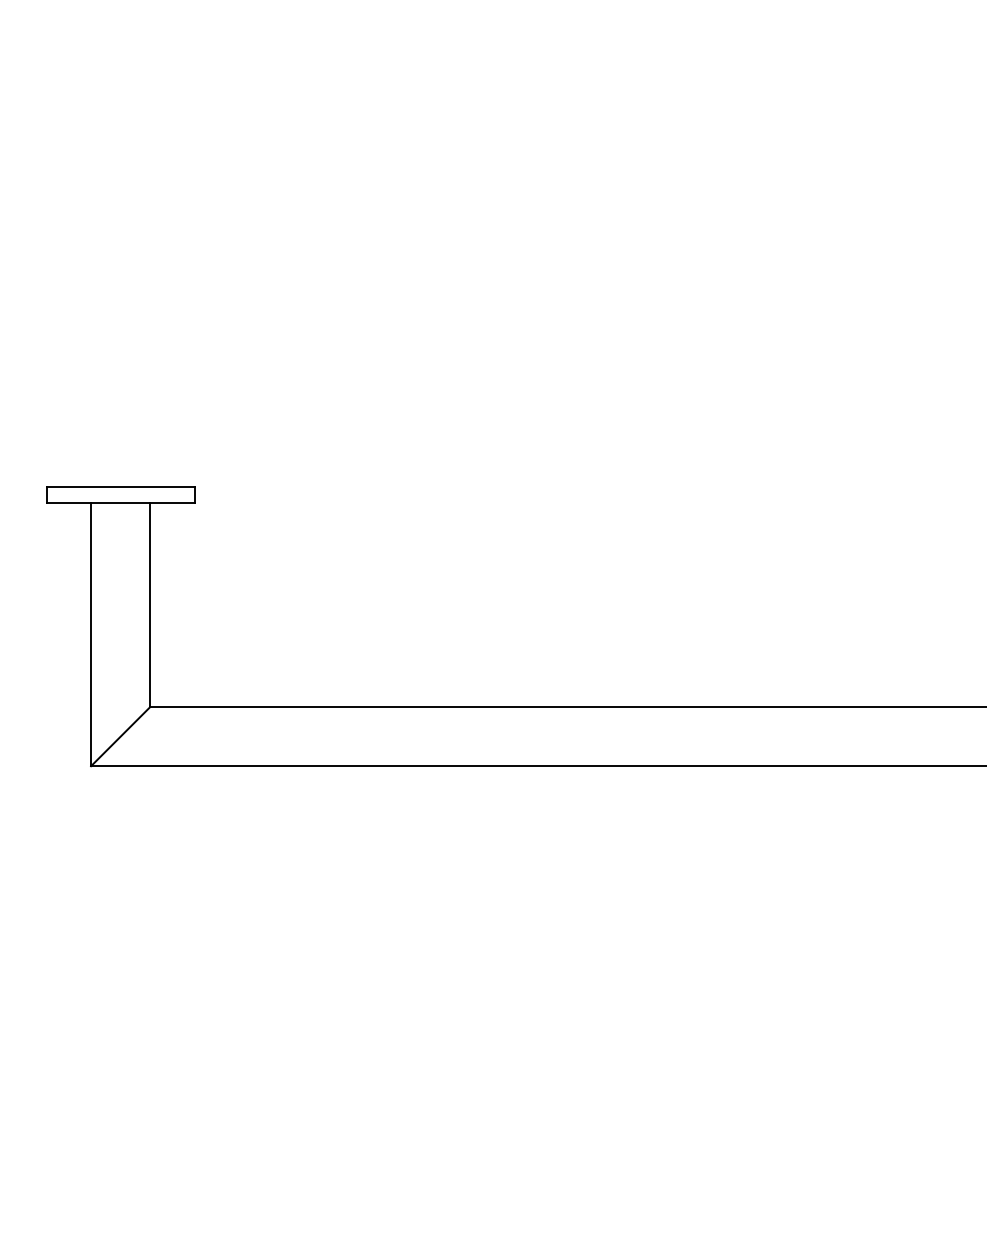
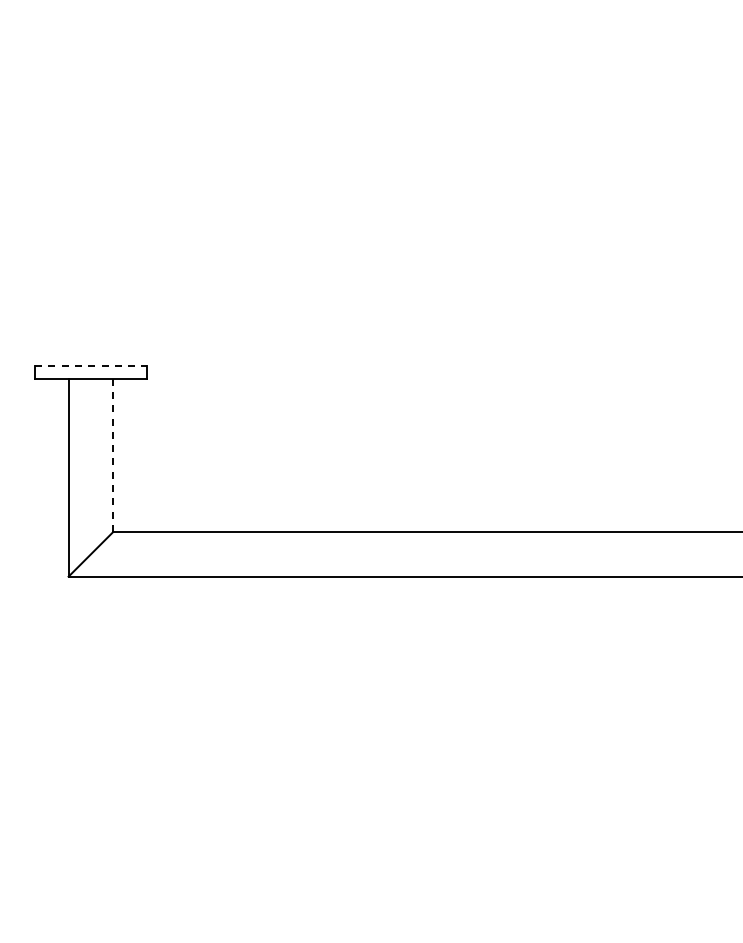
line: (120, 486) -> (90, 366), solid -> dashed
line: (150, 605) -> (113, 455), solid -> dashed

